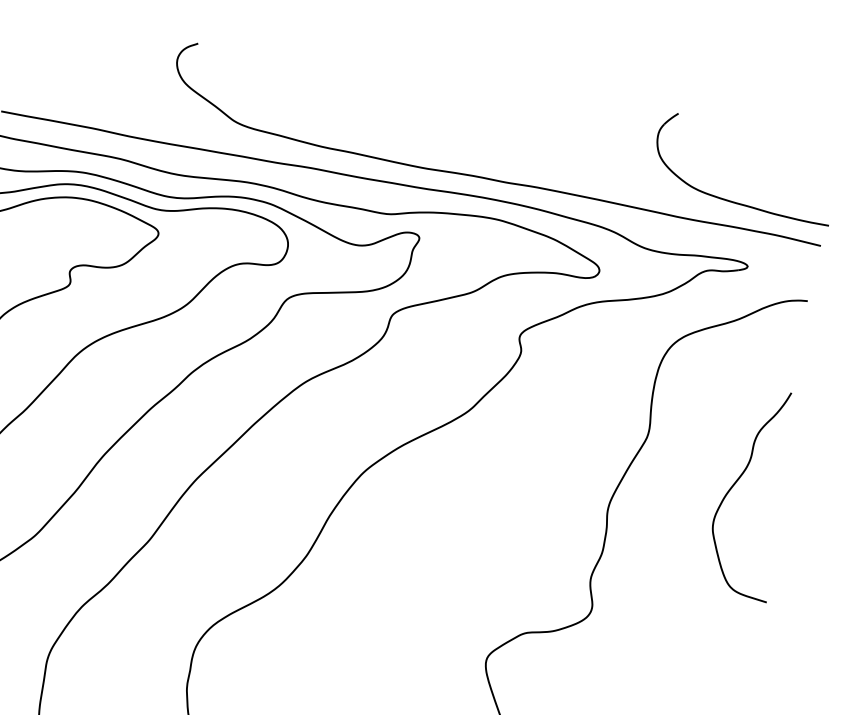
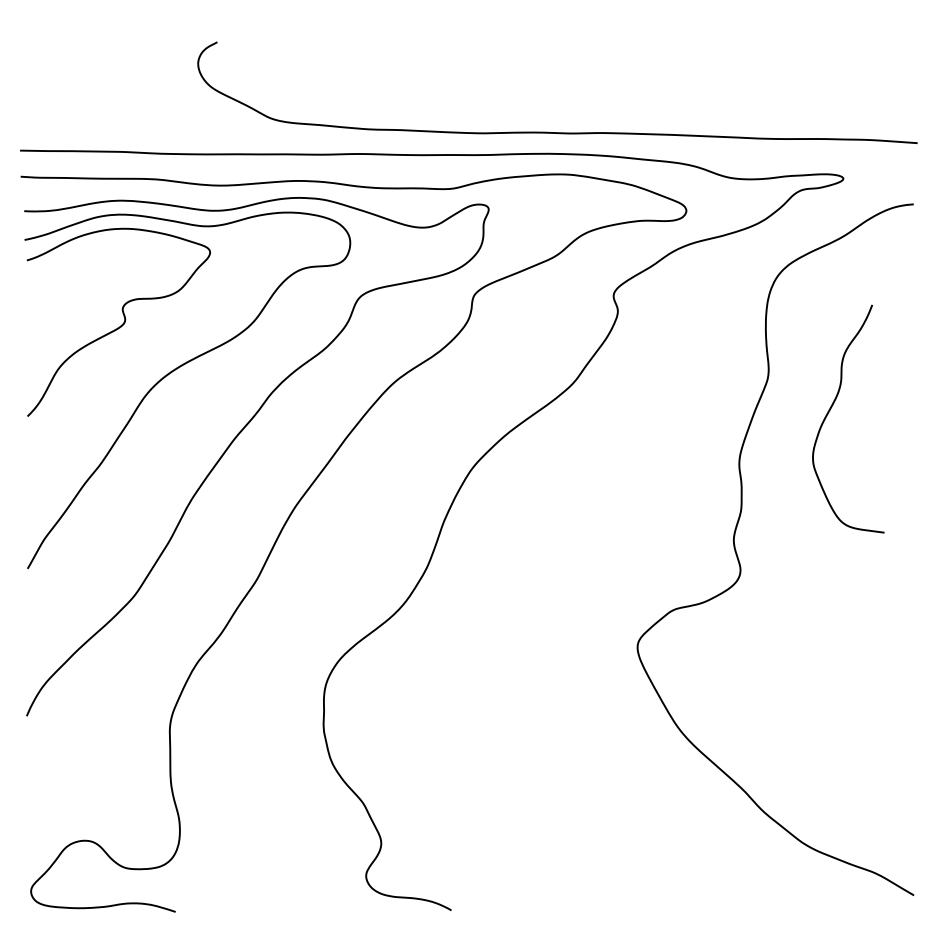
part: (733, 201) -> (816, 111), removed
curve: (739, 480) -> (832, 407), moved

